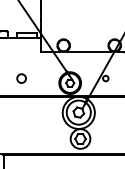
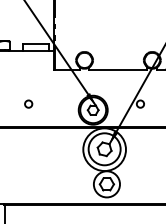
circle: (21, 78) -> (28, 104), size x0.62

